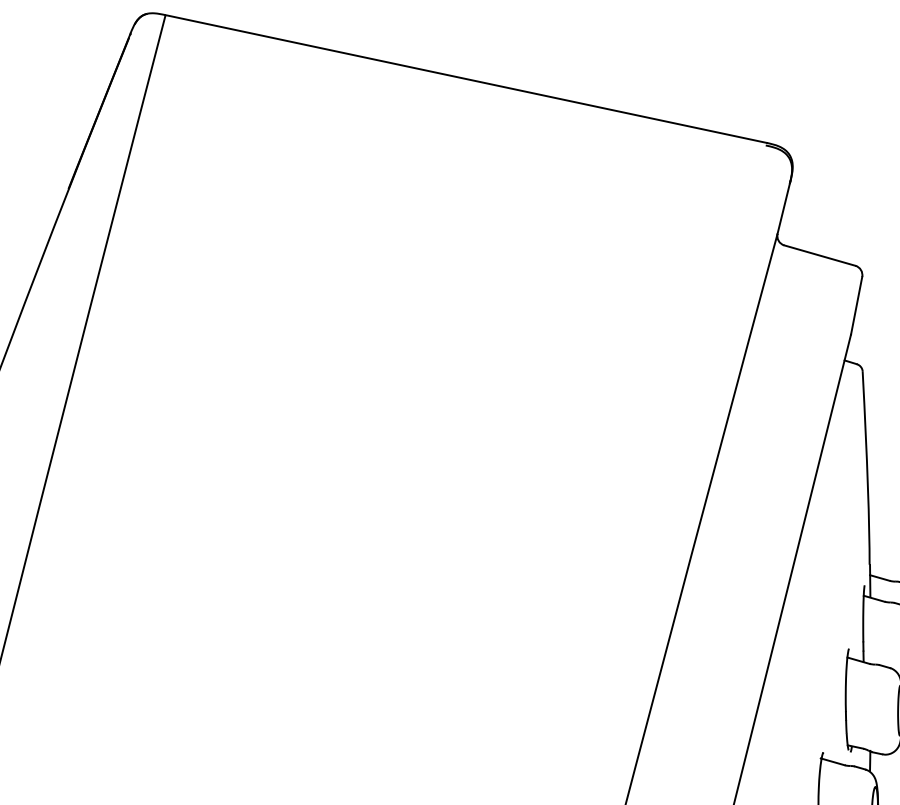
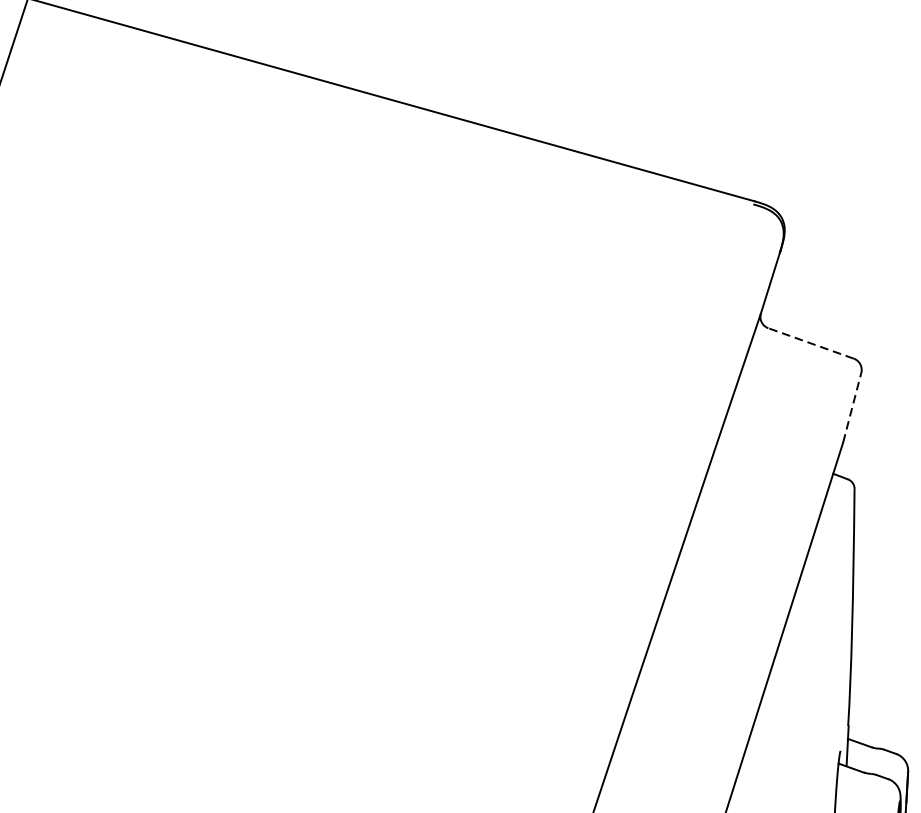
line: (819, 255) -> (810, 343), solid -> dashed
line: (856, 305) -> (852, 407), solid -> dashed

